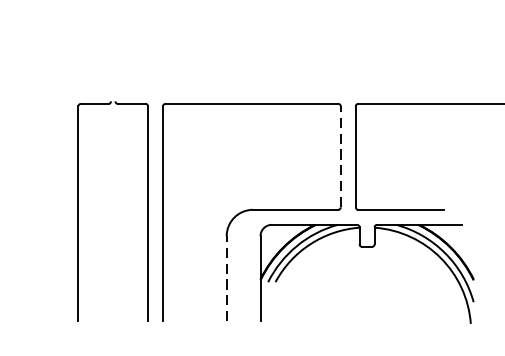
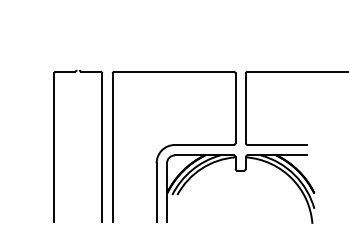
line: (340, 157) -> (235, 108), dashed -> solid
part: (366, 248) -> (240, 171), moved
line: (226, 278) -> (156, 192), dashed -> solid

